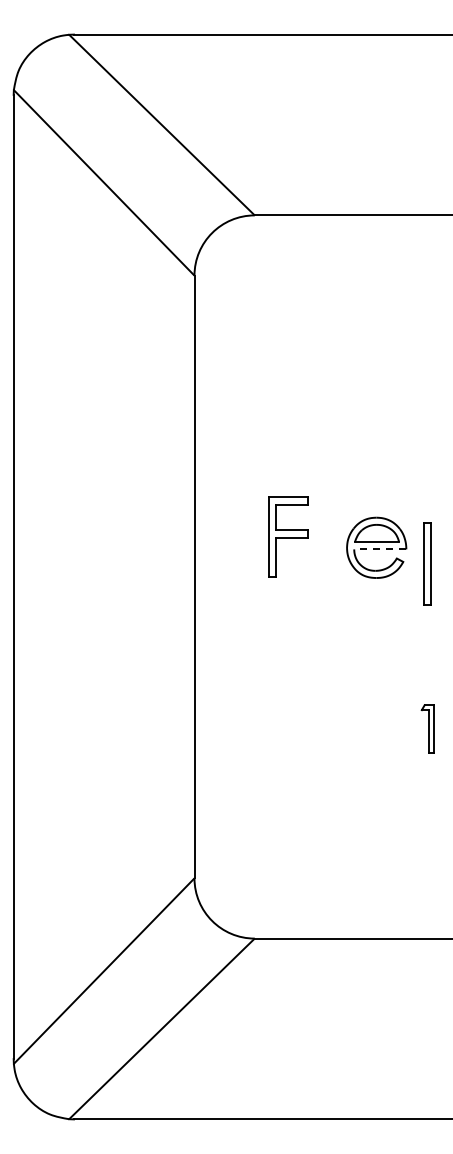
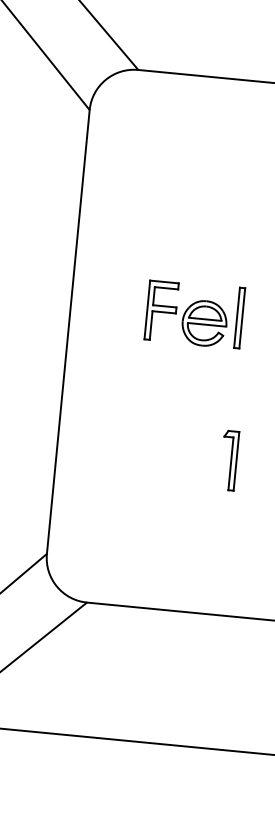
part: (288, 536) -> (161, 310), moved
line: (379, 549) -> (206, 324), dashed -> solid
part: (427, 563) -> (239, 317), moved
part: (427, 728) -> (229, 460), size x1.67

